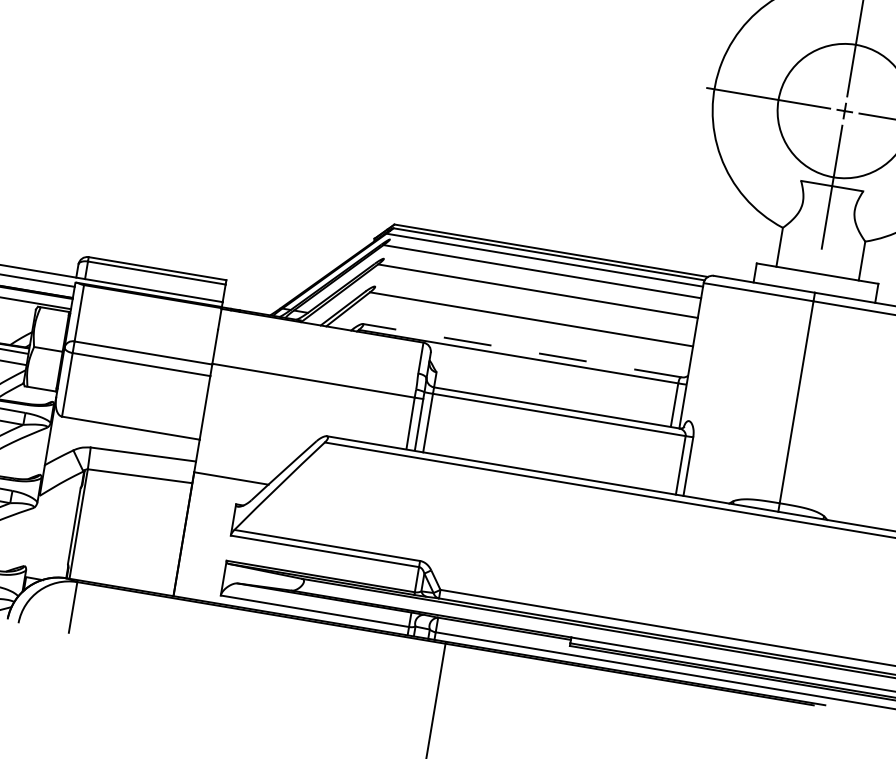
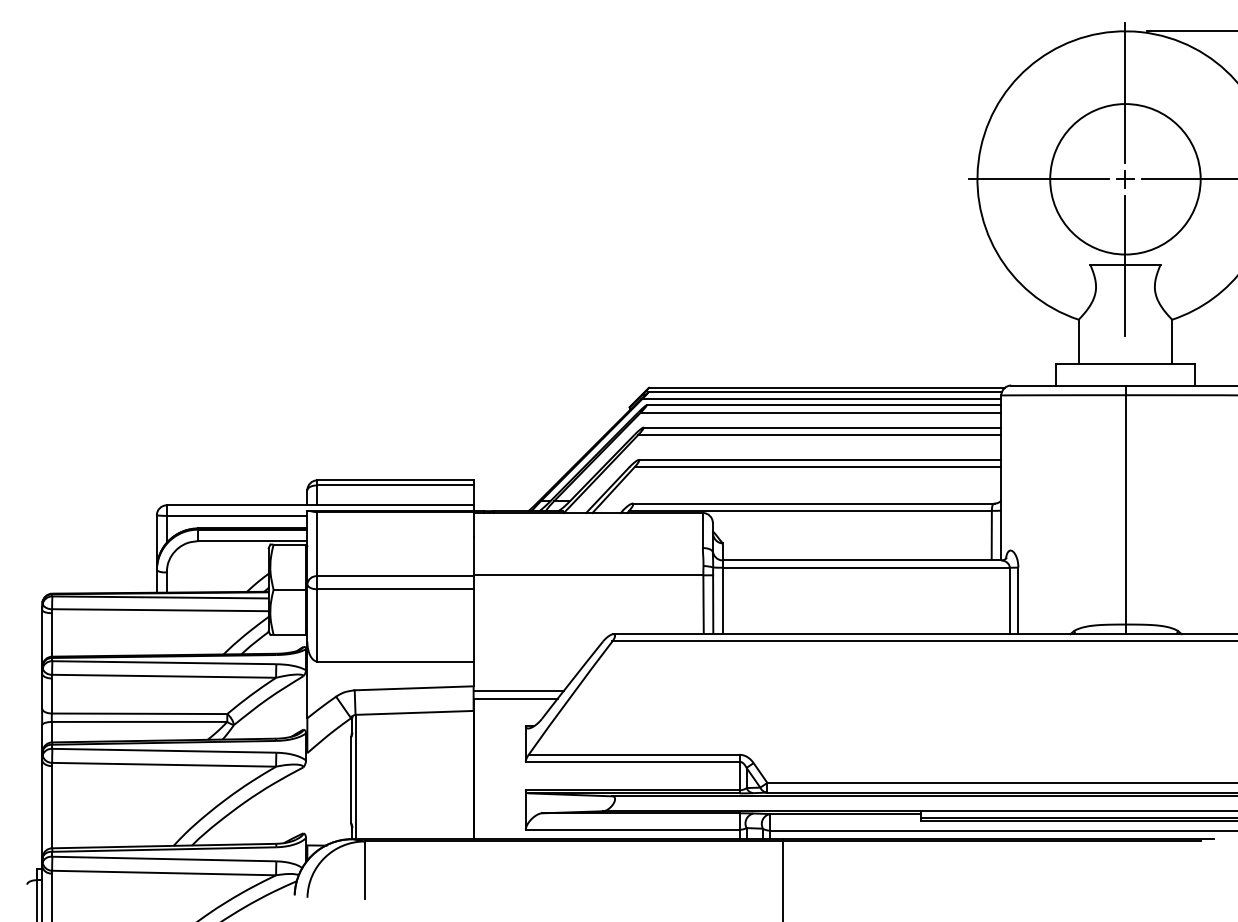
line: (545, 265) -> (823, 405), added
line: (541, 285) -> (822, 427), added
line: (533, 313) -> (819, 460), added
line: (522, 350) -> (813, 503), dashed -> solid
line: (234, 471) -> (518, 690), added

